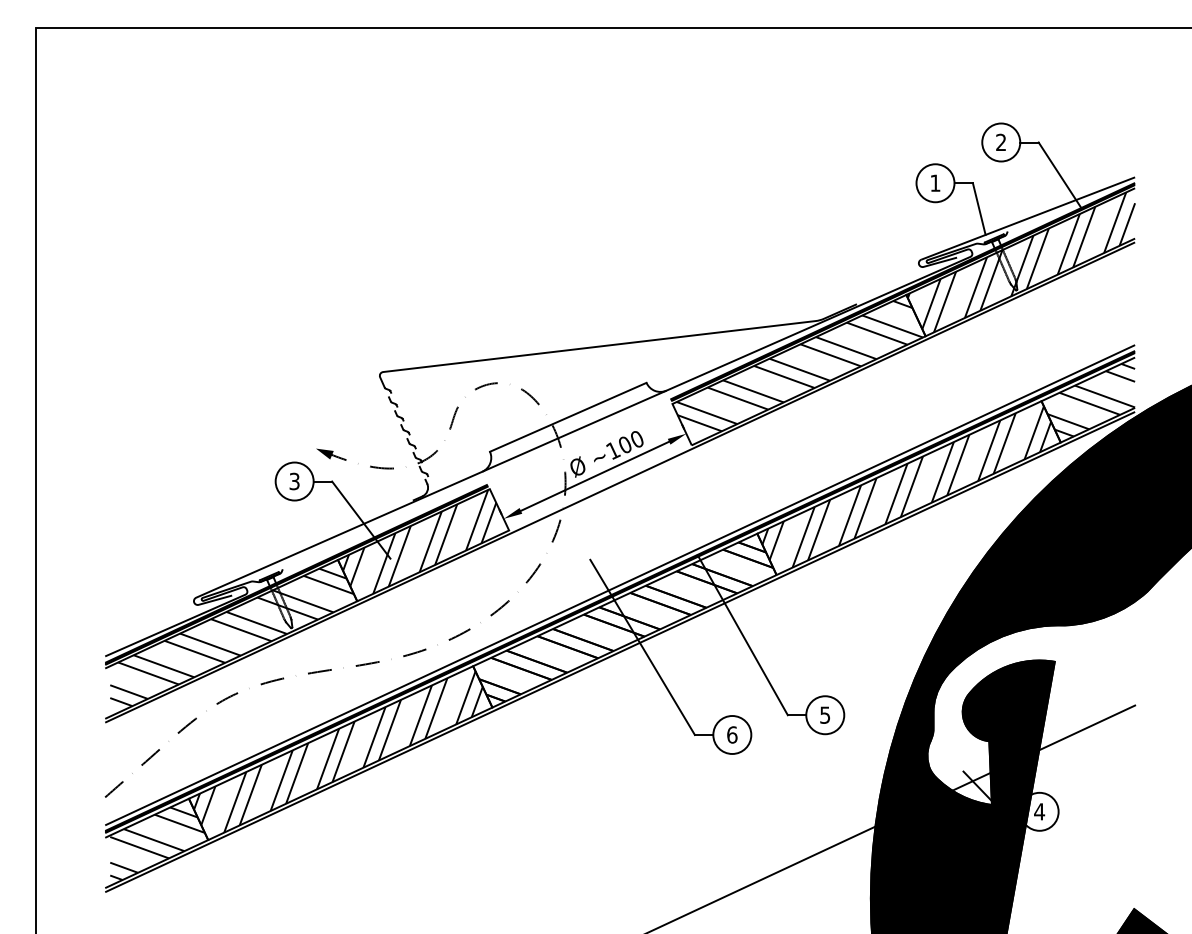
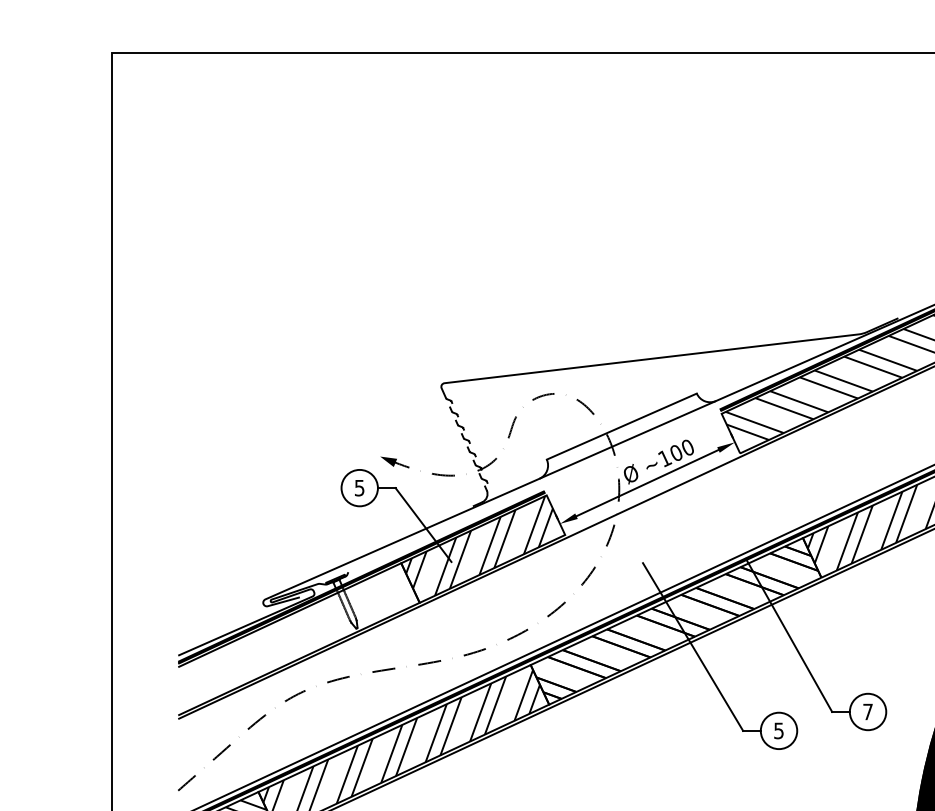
text: (294, 480) -> (359, 487), 3 -> 5
hatch: (231, 637) -> (299, 637), removed
text: (825, 714) -> (868, 711), 5 -> 7
text: (732, 734) -> (779, 730), 6 -> 5

